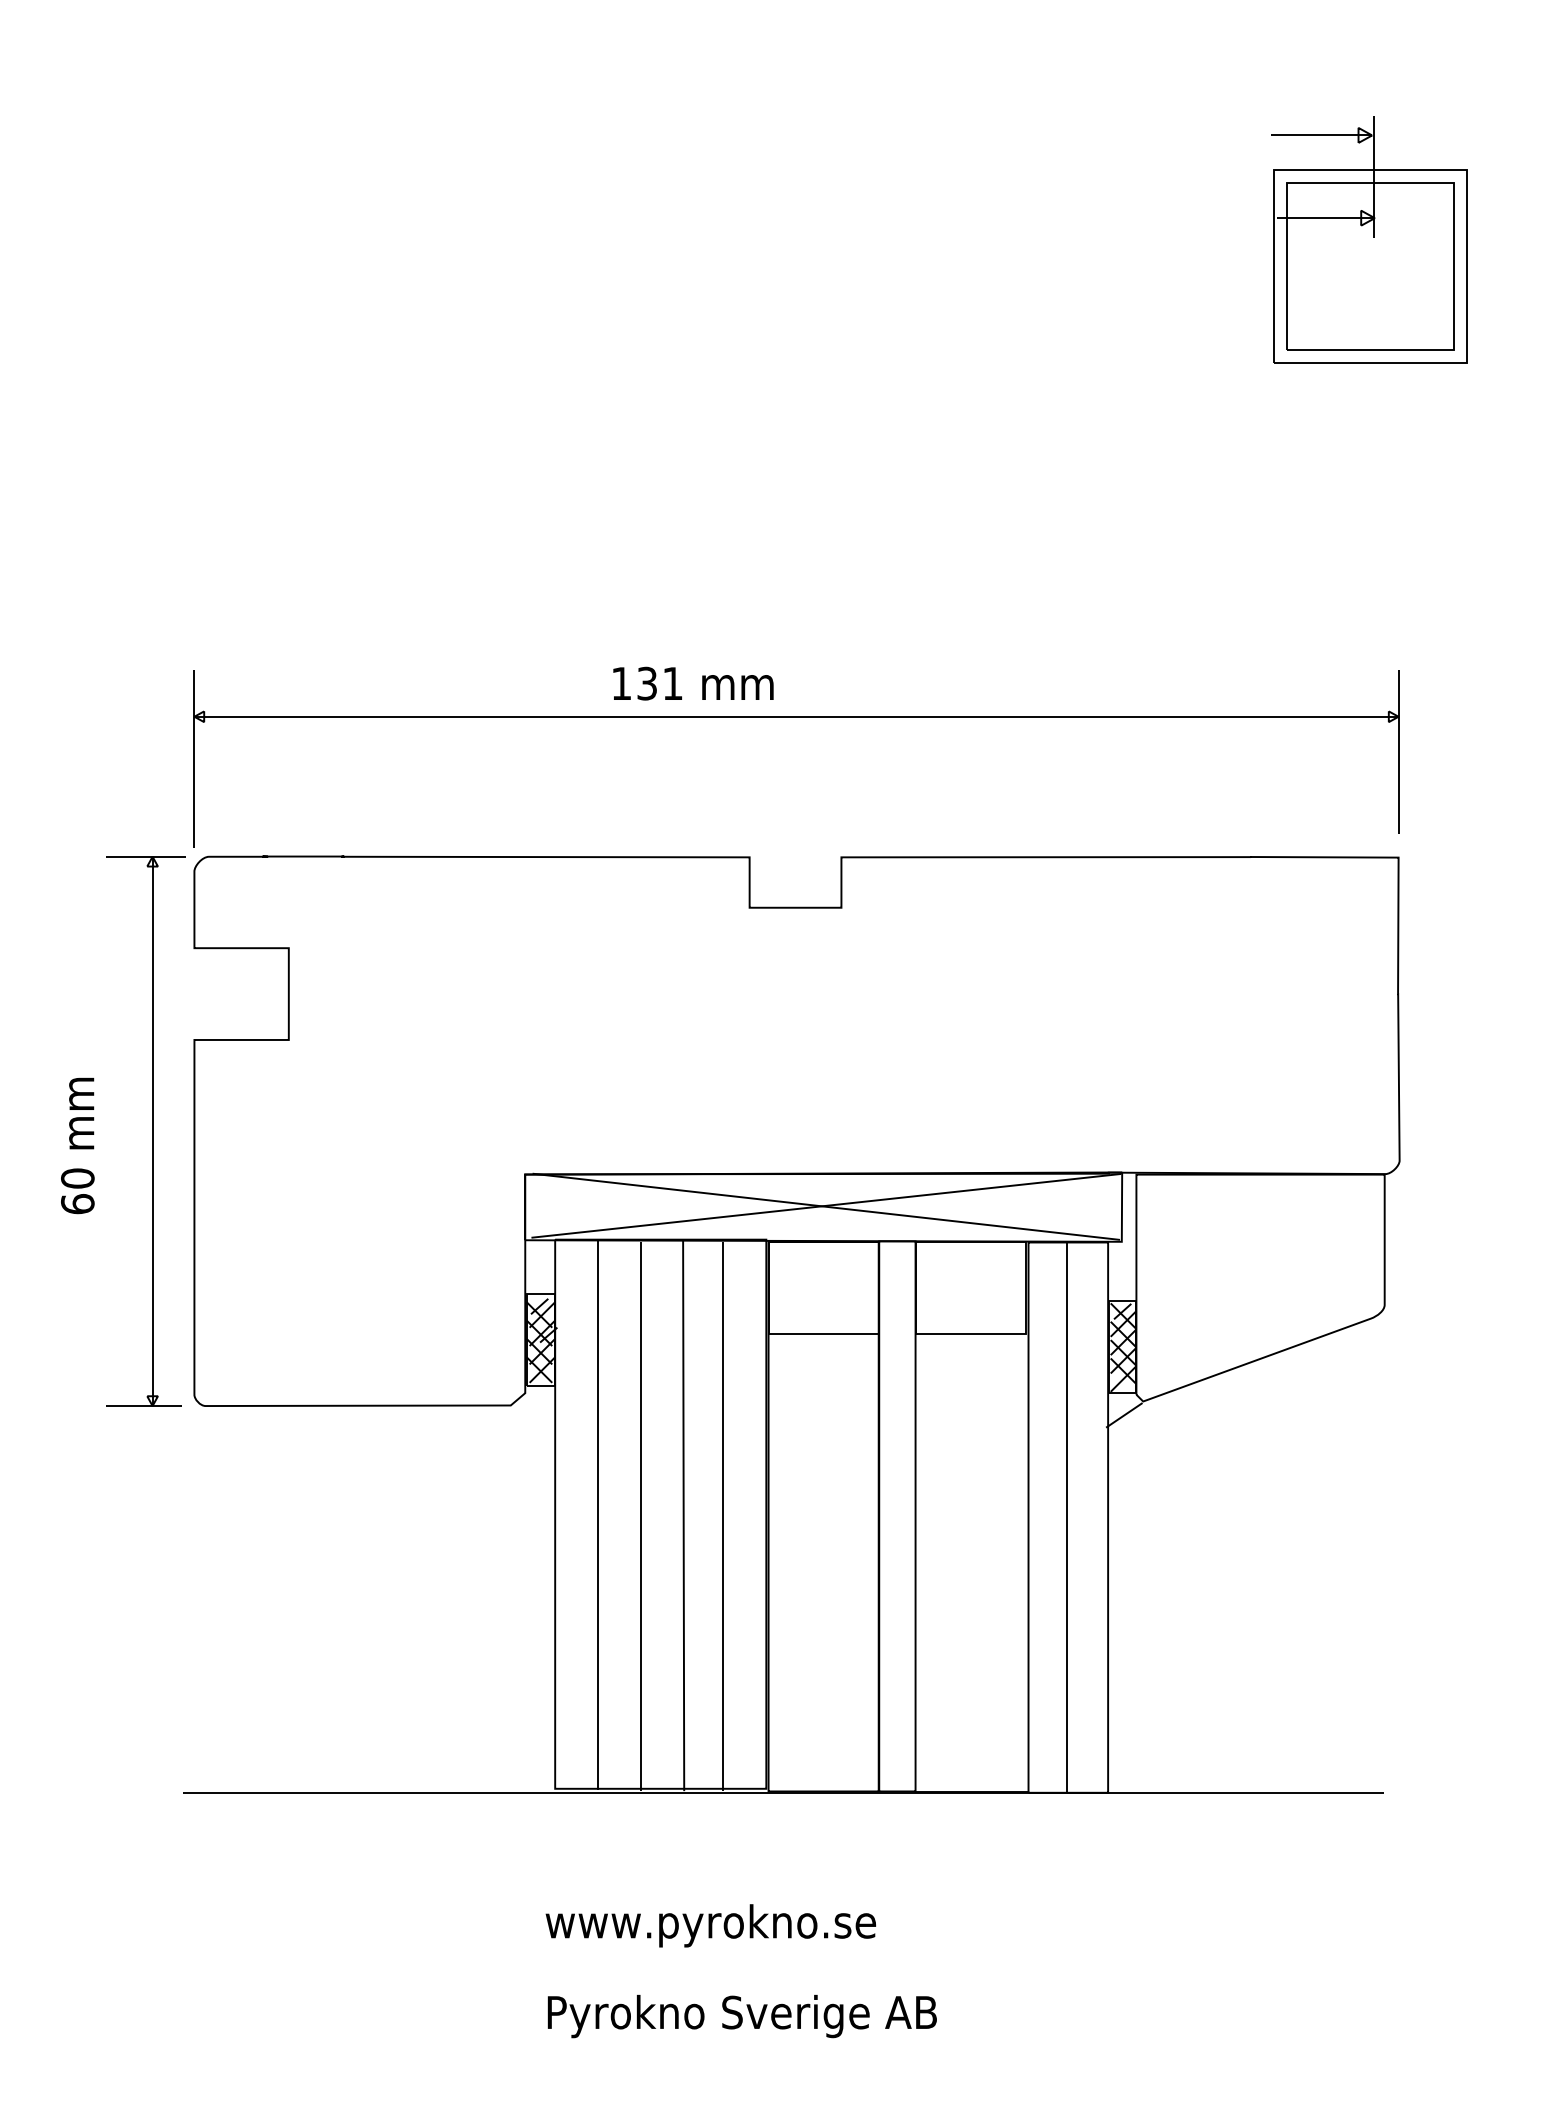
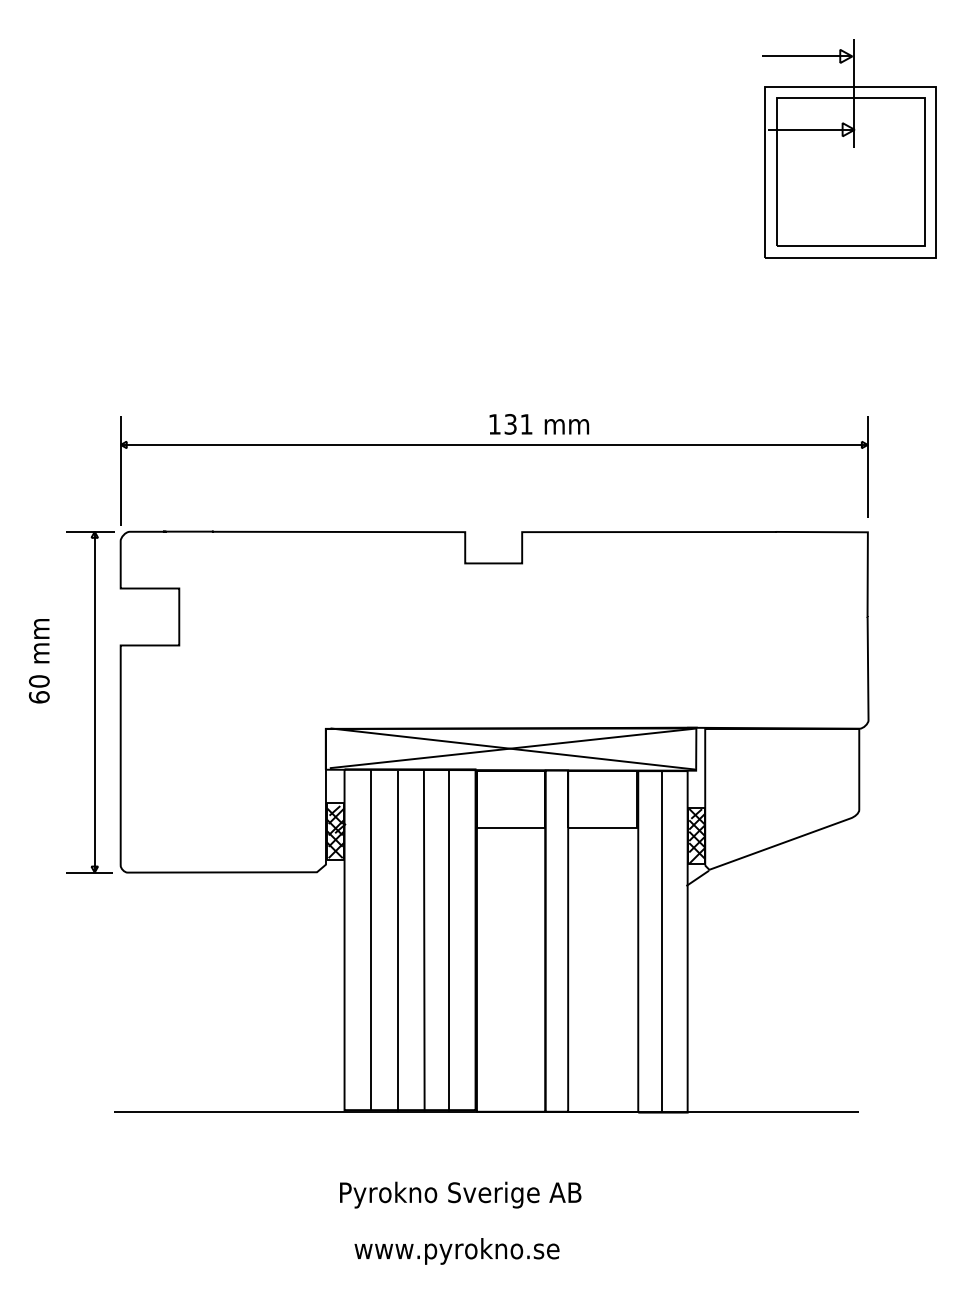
part: (1368, 239) -> (849, 148), size x1.43
text: (693, 683) -> (539, 424), moved
text: (78, 1146) -> (39, 661), moved
text: (740, 1924) -> (459, 1194), www.pyrokno.se -> Pyrokno Sverige AB
text: (742, 2016) -> (460, 1251), Pyrokno Sverige AB -> www.pyrokno.se

